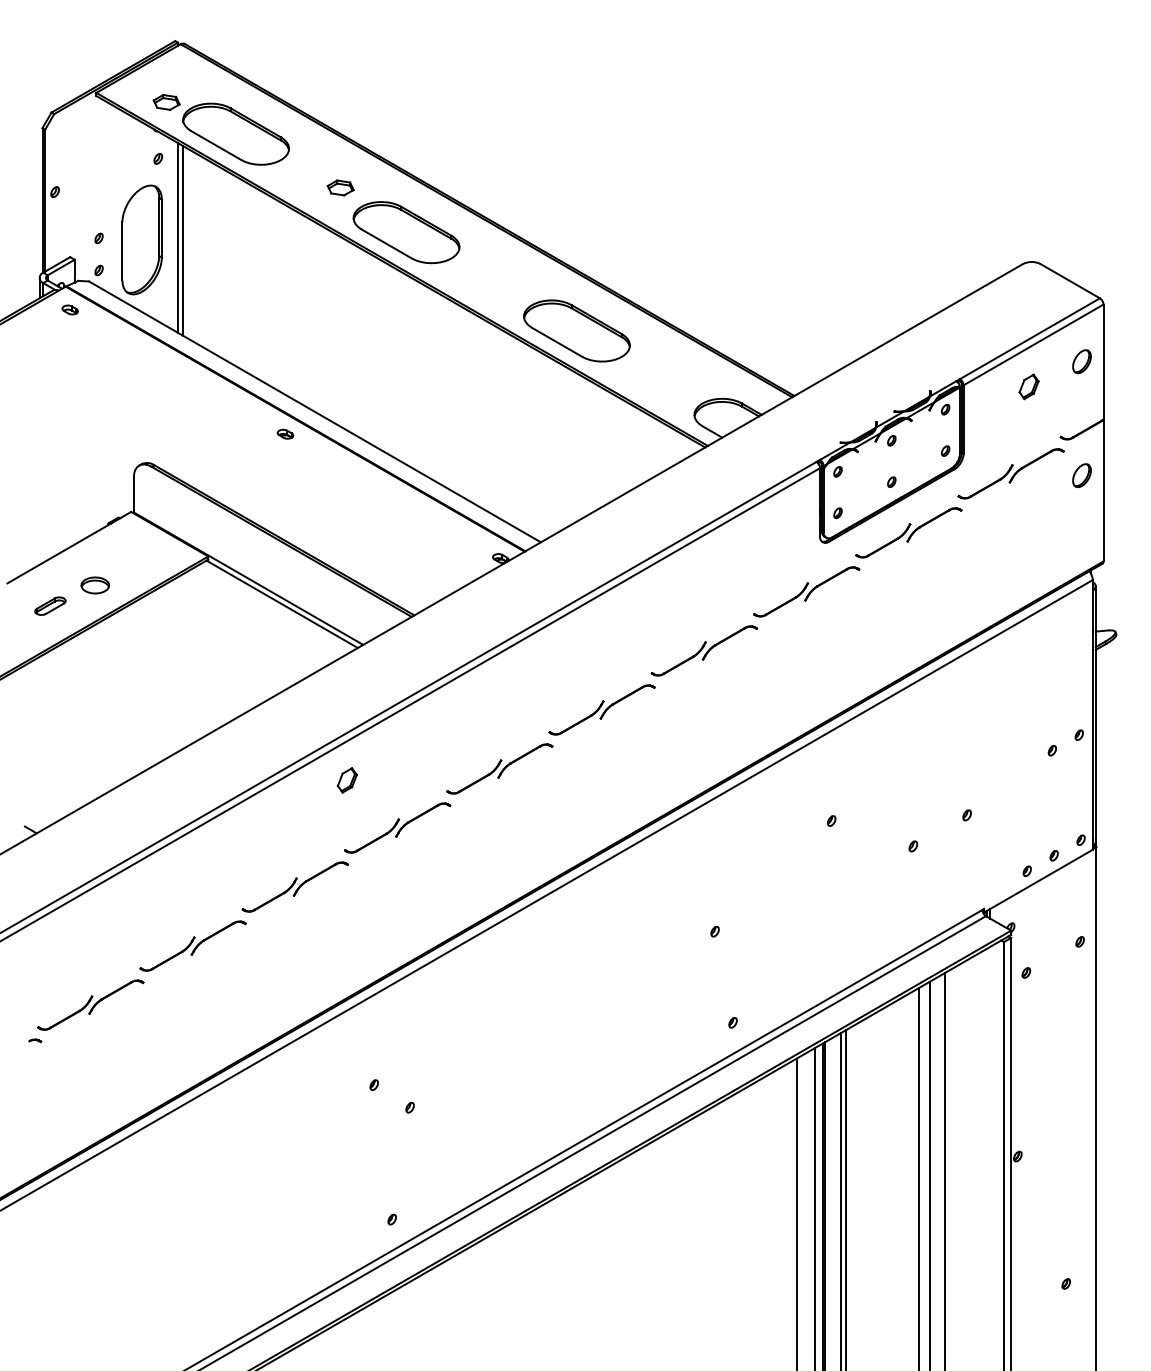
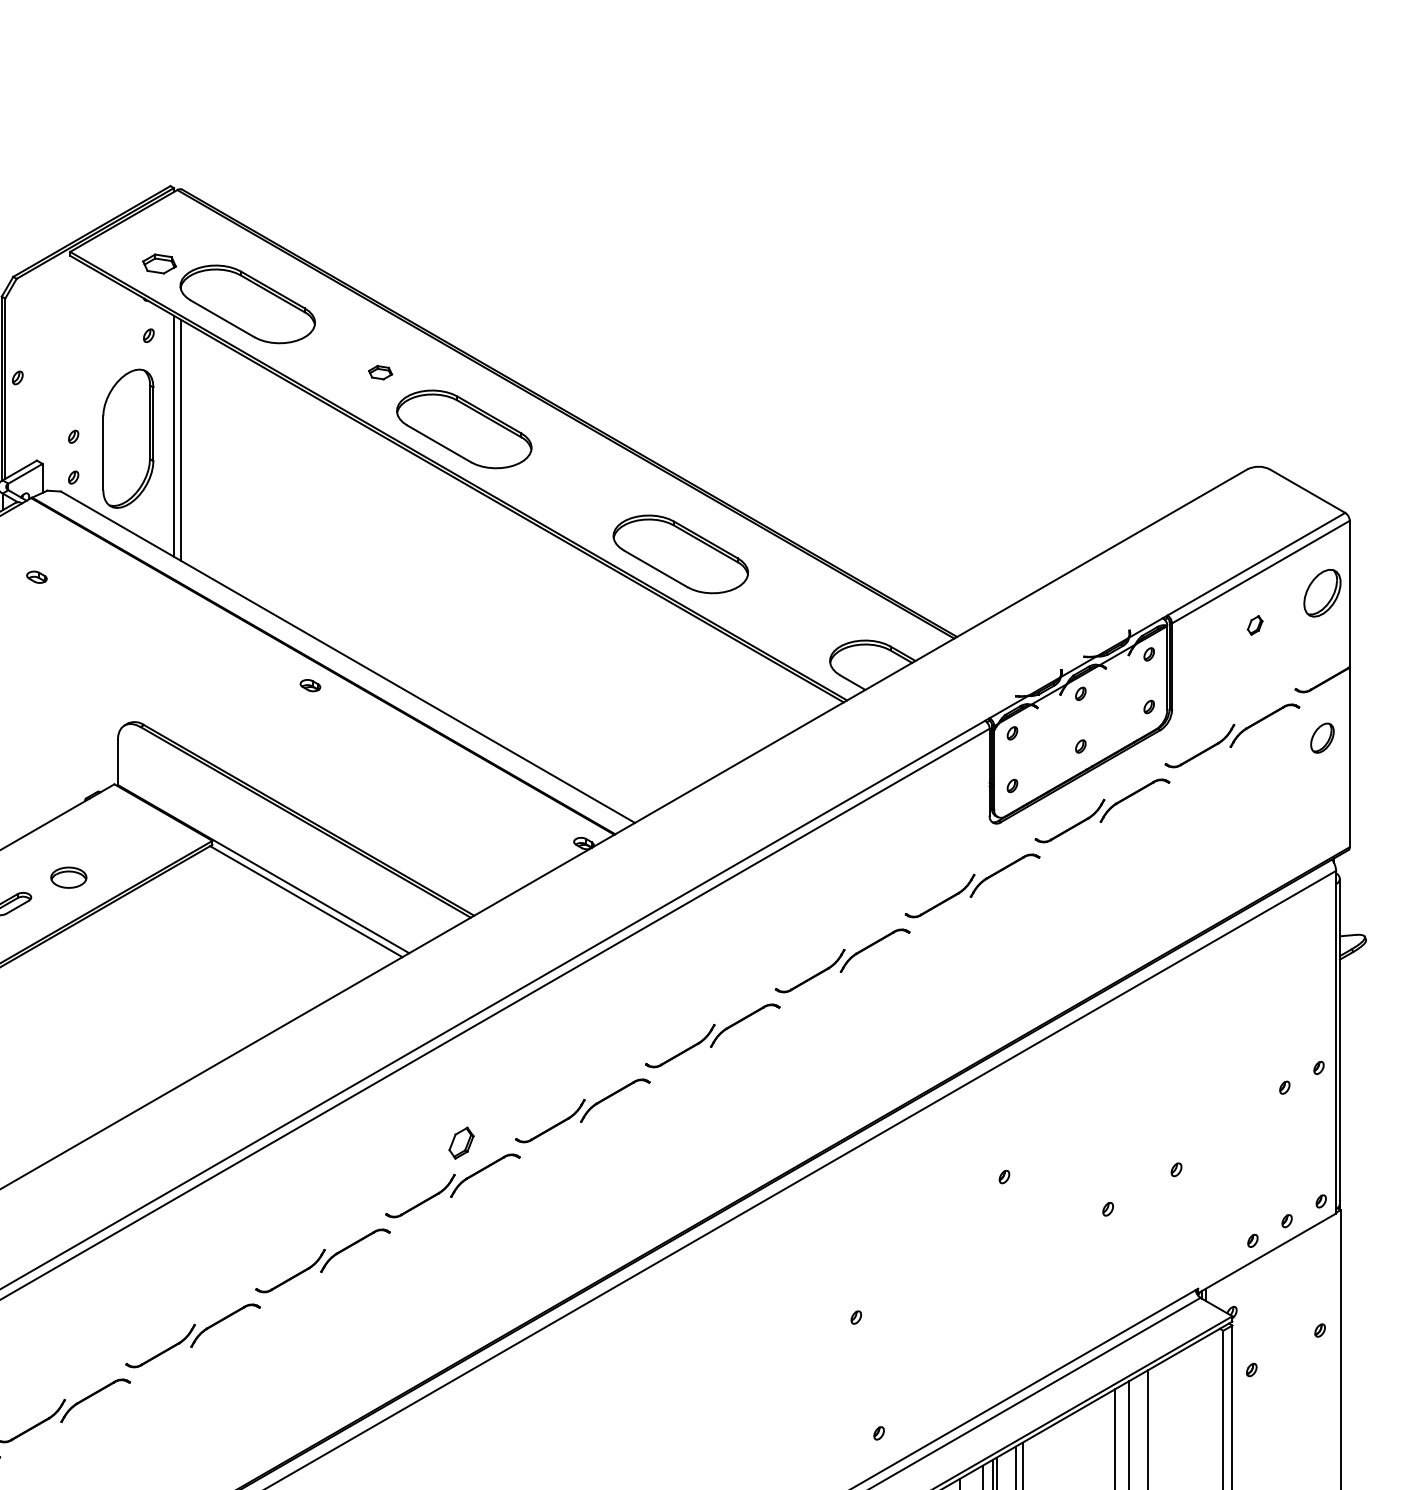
part: (340, 187) -> (380, 372), size x0.7
part: (69, 309) -> (36, 576), moved
part: (1081, 361) -> (1321, 593), size x1.6
part: (1028, 386) -> (1254, 624), size x0.6
part: (346, 780) -> (460, 1143), moved

